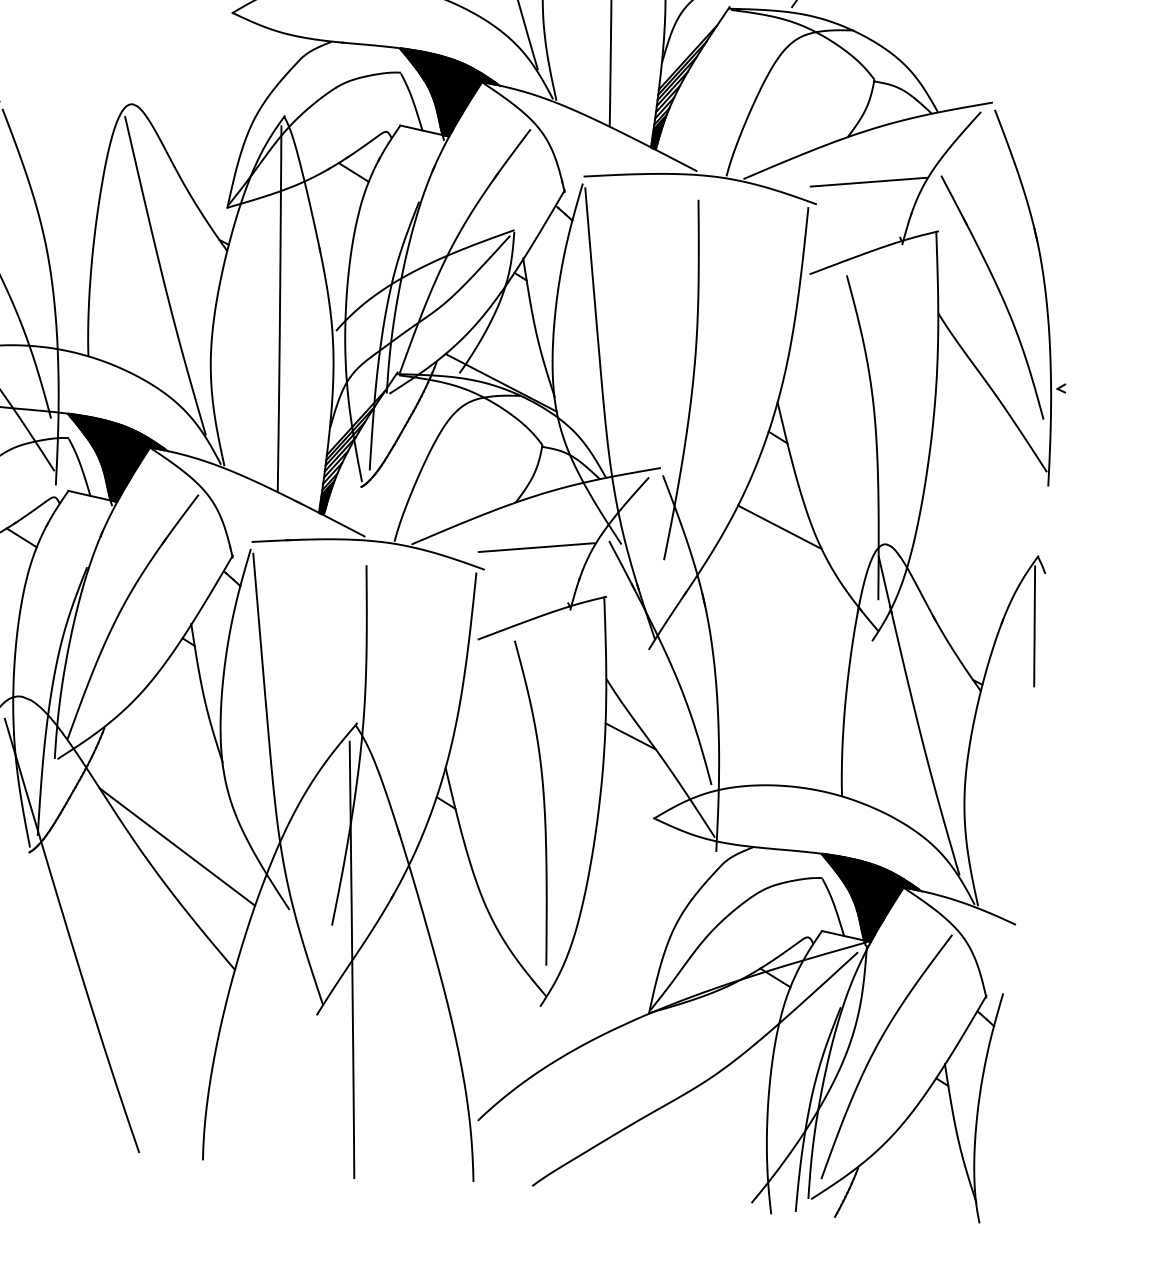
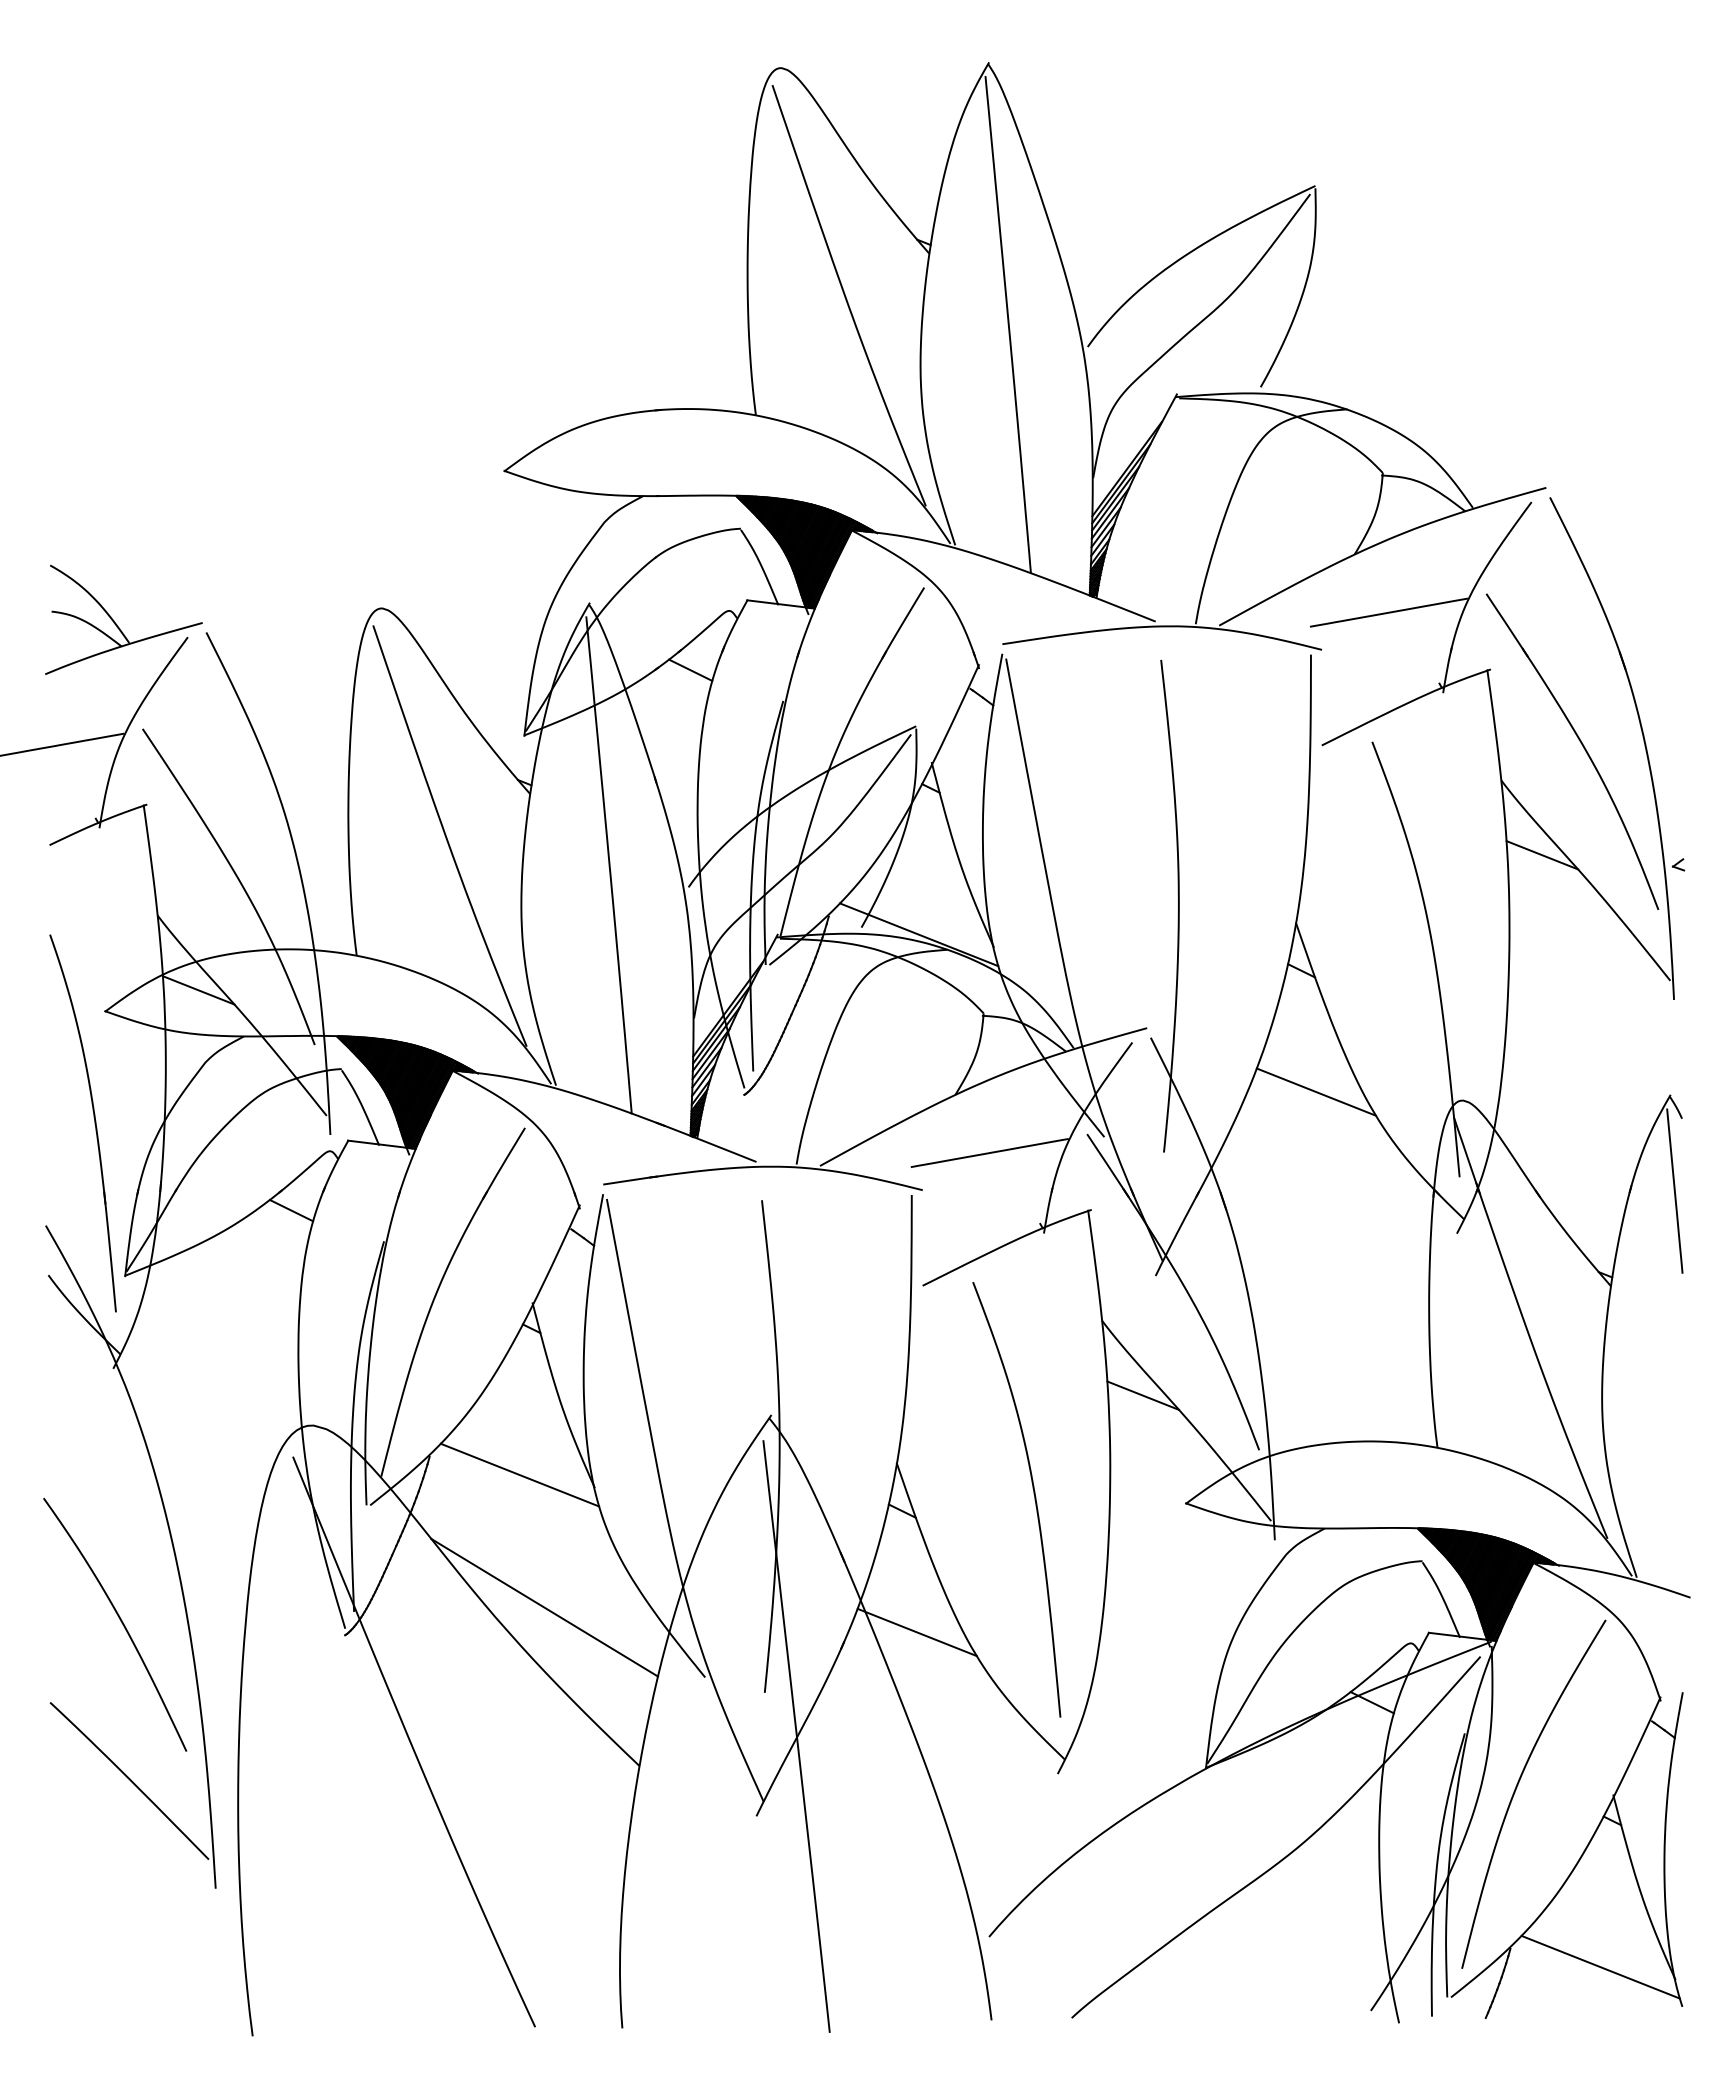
line: (962, 371) -> (1542, 855), added
line: (168, 747) -> (519, 1474), added
line: (447, 892) -> (916, 1632), added
line: (922, 1187) -> (1600, 1966), added

